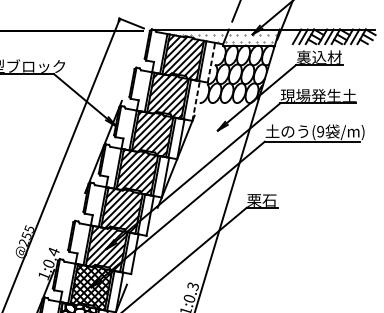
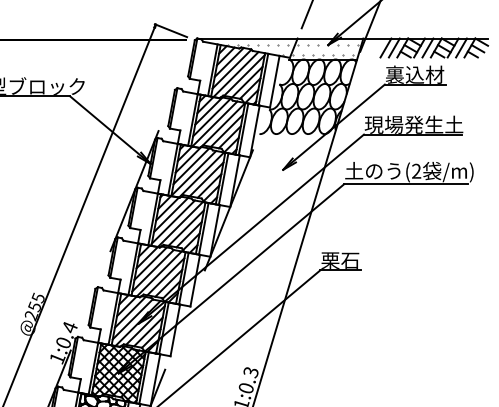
line: (211, 62) -> (274, 81), dashed -> solid
line: (196, 100) -> (255, 130), dashed -> solid
text: (320, 131) -> (416, 171), (9 -> (2

